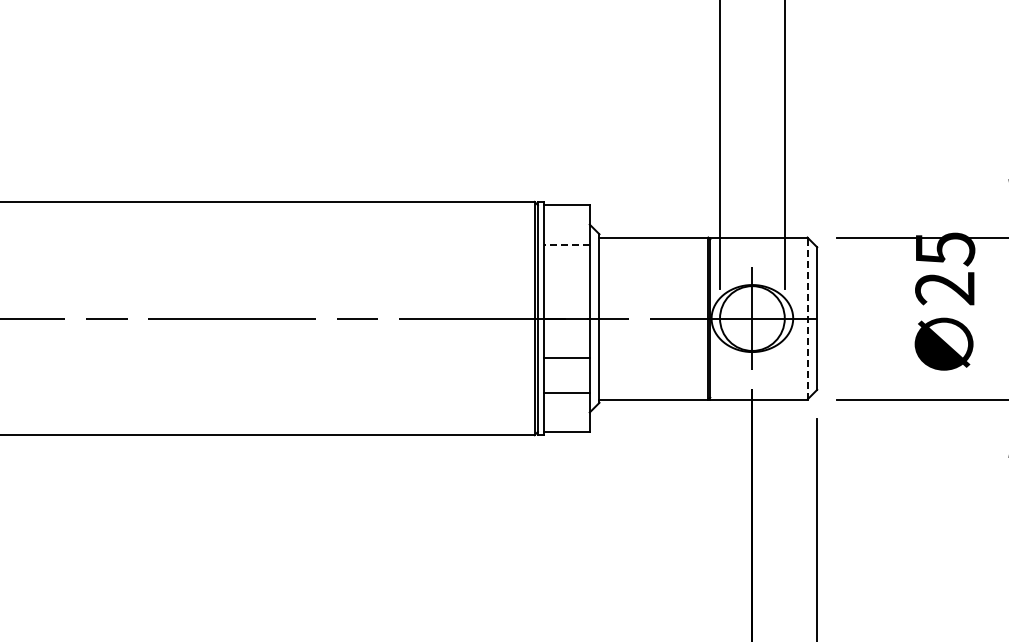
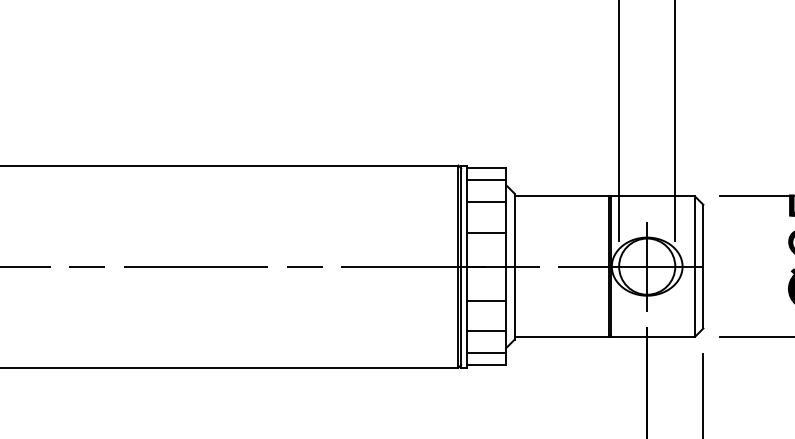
line: (566, 218) -> (486, 179), added
line: (567, 244) -> (486, 202), dashed -> solid
line: (566, 279) -> (486, 232), added
line: (807, 318) -> (694, 266), dashed -> solid
line: (566, 418) -> (486, 353), added

